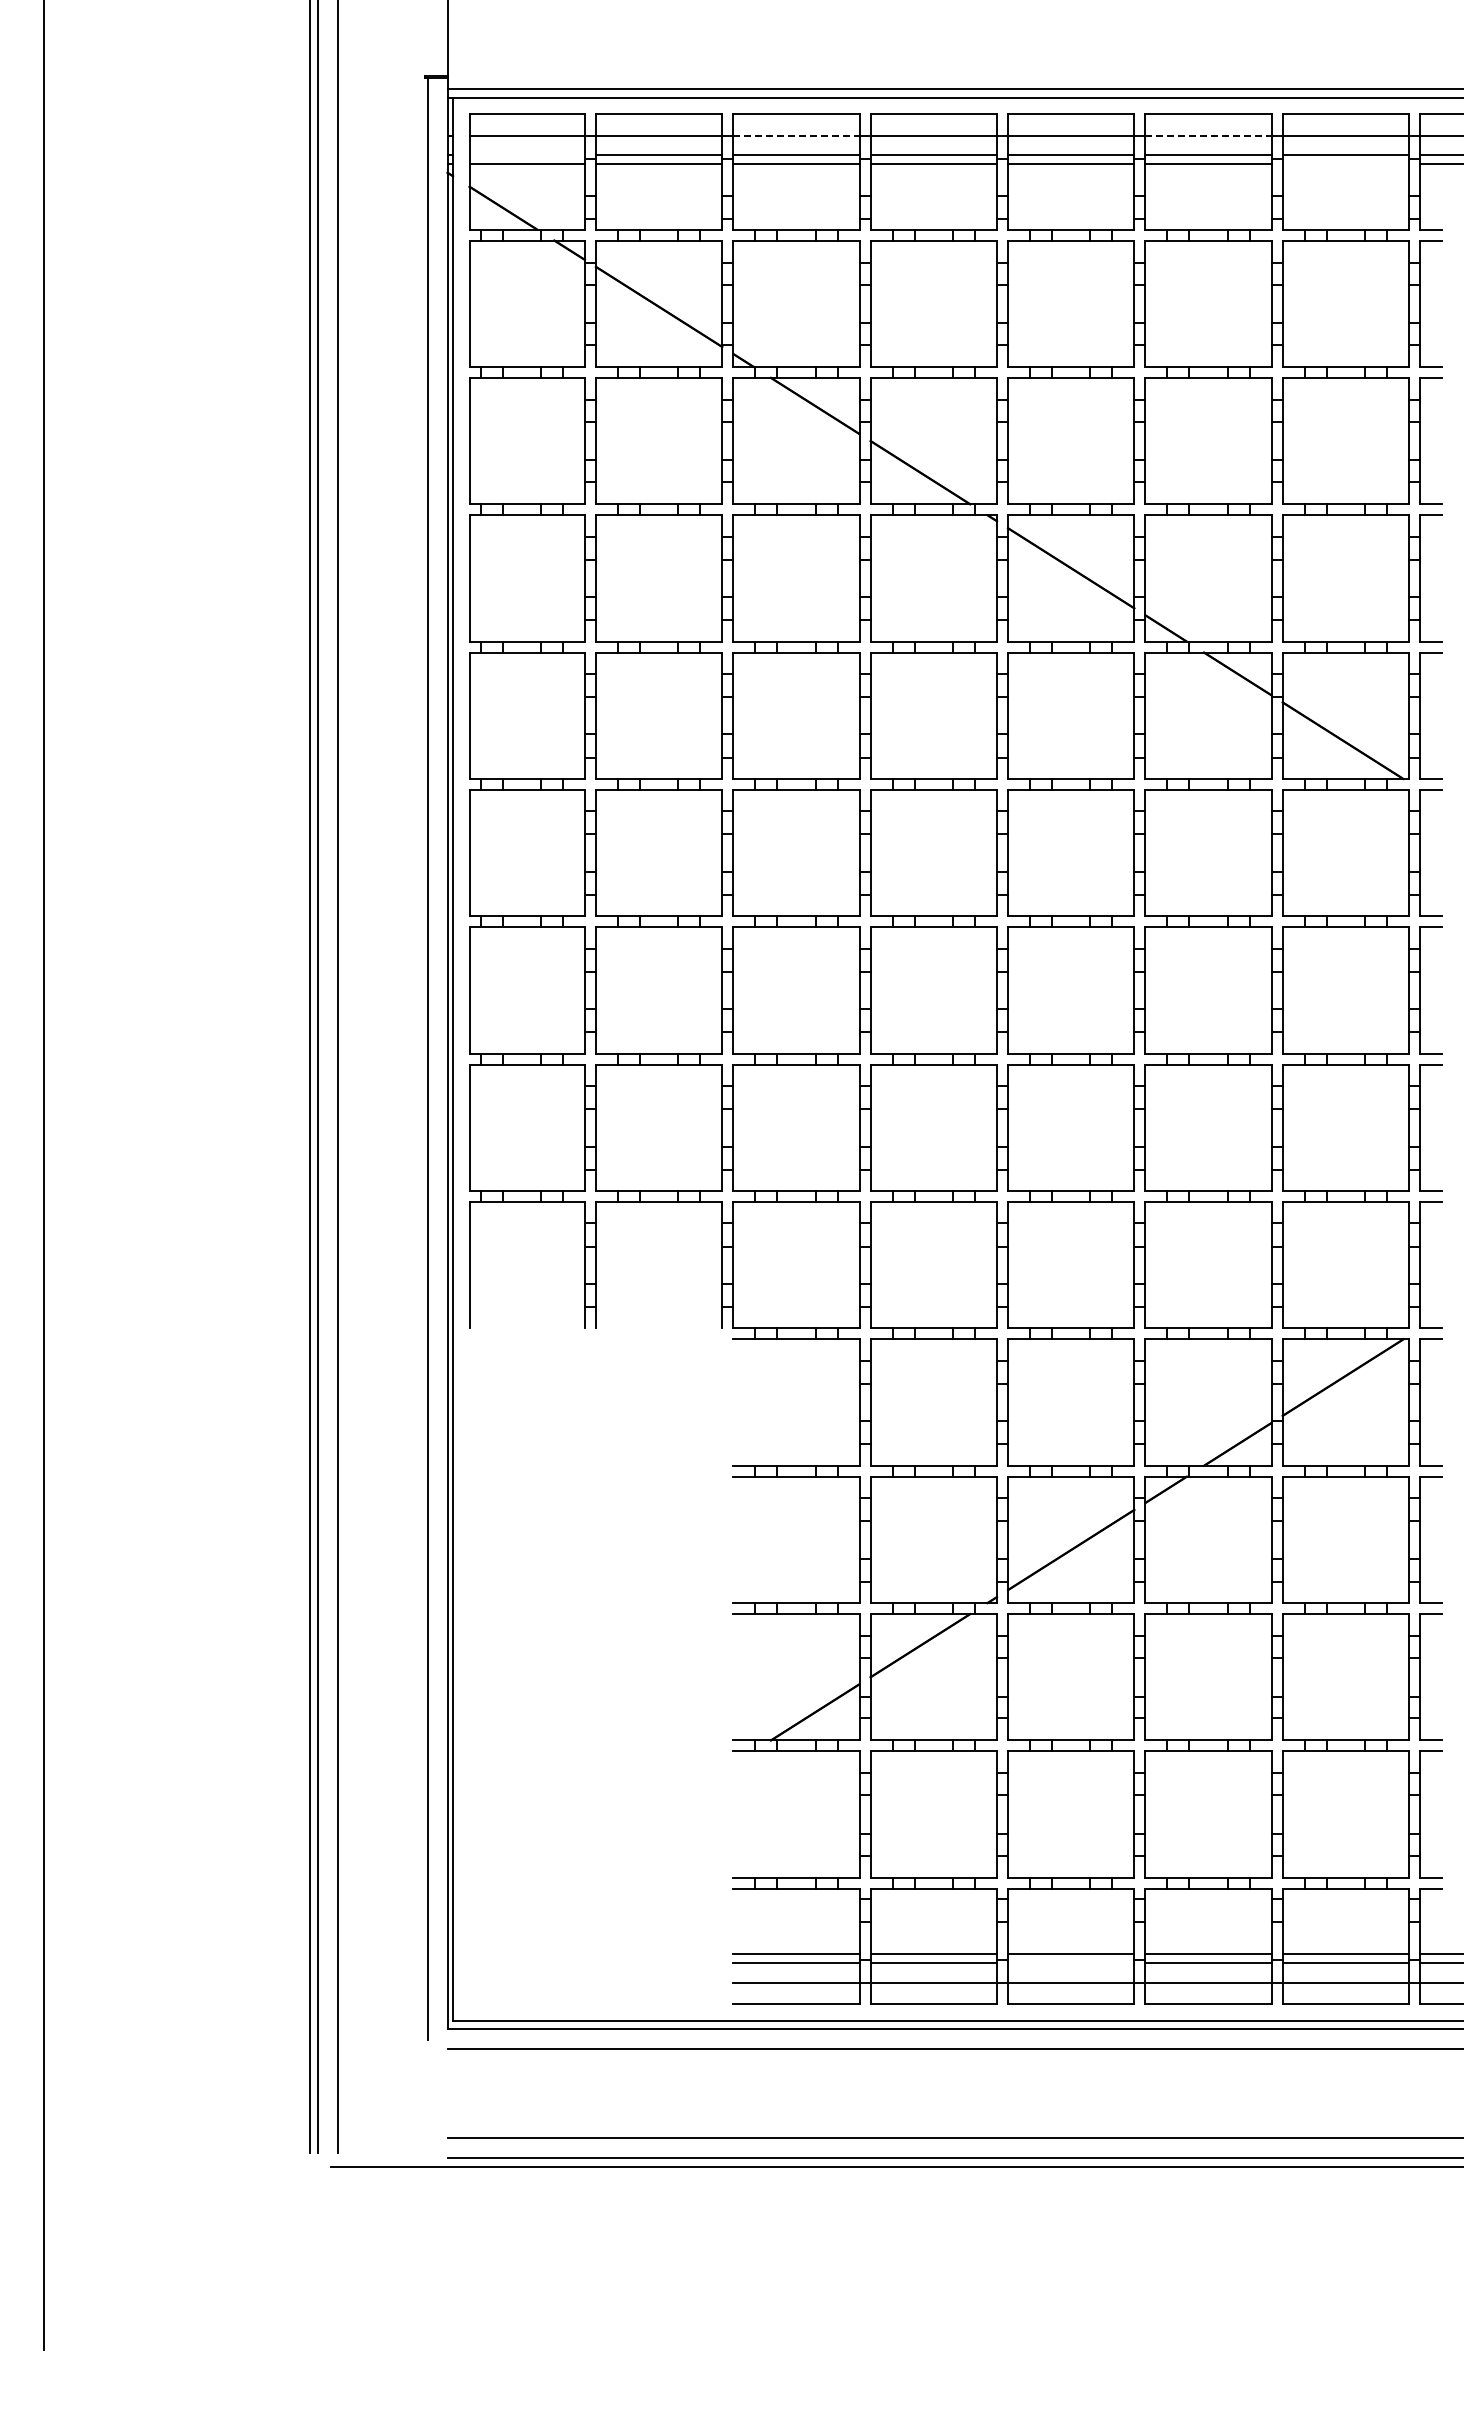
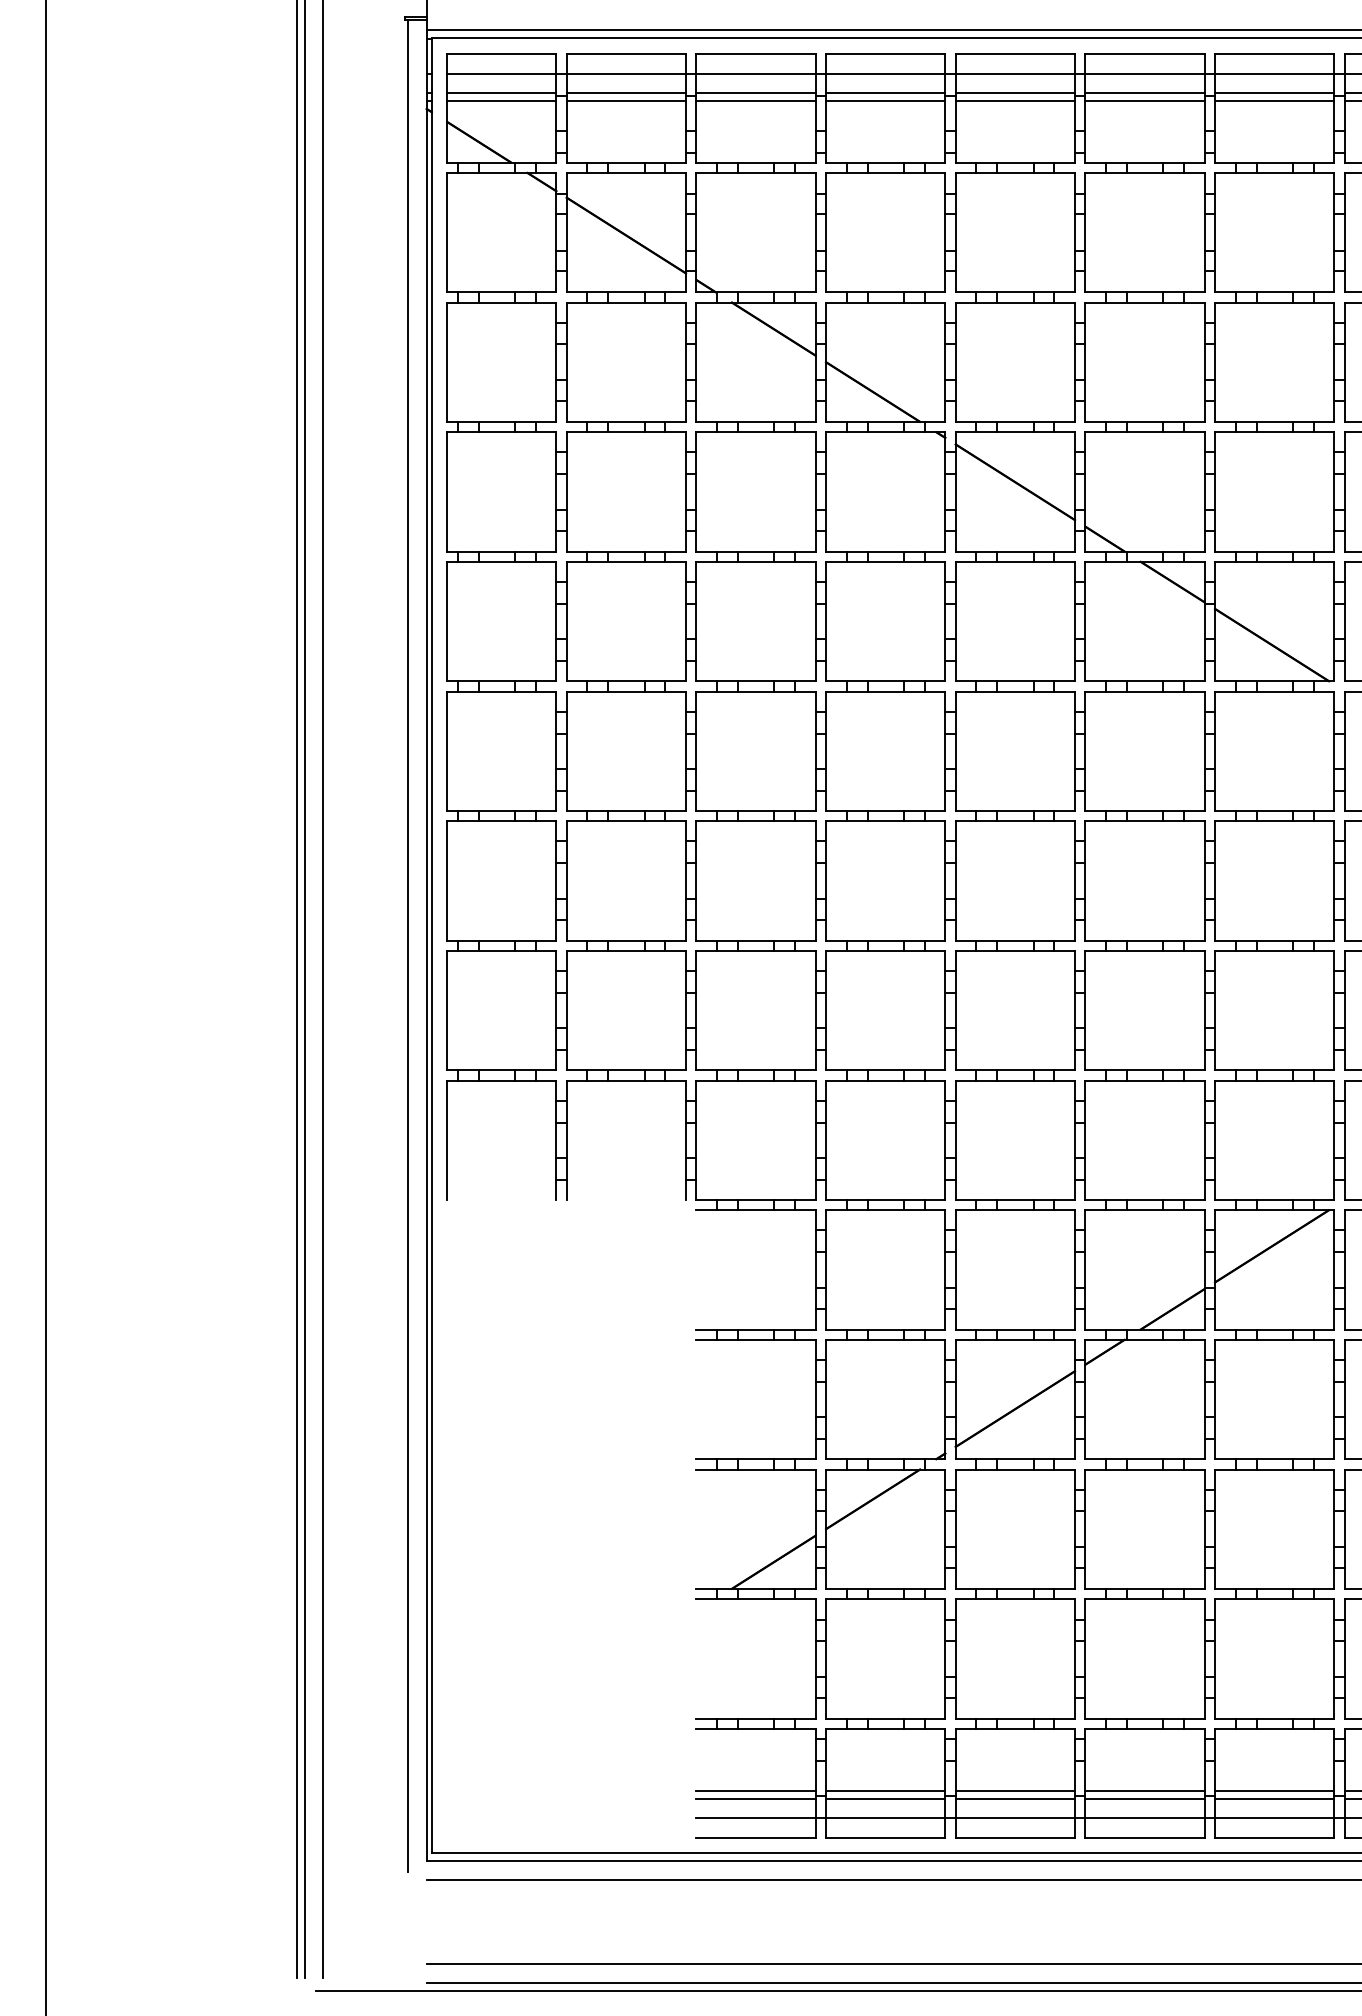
line: (796, 135) -> (756, 73), dashed -> solid
line: (1209, 135) -> (1145, 73), dashed -> solid
line: (526, 155) -> (501, 92), added
line: (1345, 163) -> (1274, 100), added
line: (1071, 1962) -> (1015, 1798), added

